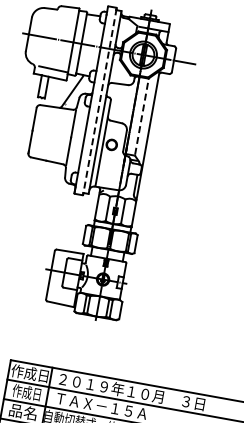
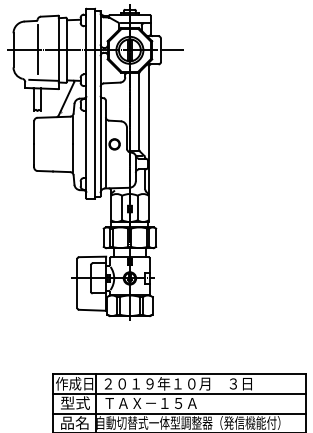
line: (52, 37) -> (37, 49), added
line: (100, 100) -> (95, 102), dashed -> solid
line: (142, 116) -> (139, 111), dashed -> solid
text: (26, 391) -> (74, 402), 作成日 -> 型式

